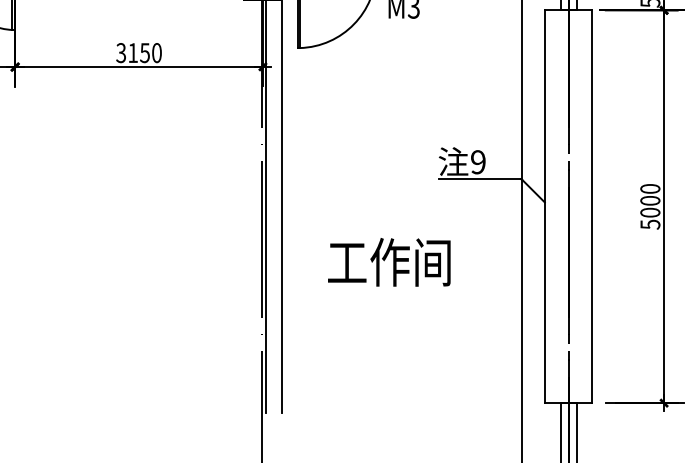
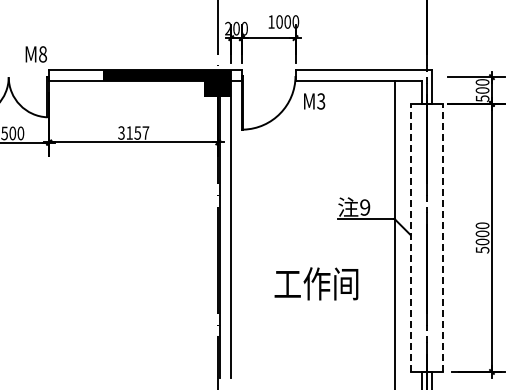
text: (156, 52) -> (145, 132), 3150 -> 3157
line: (544, 206) -> (410, 237), solid -> dashed
line: (591, 206) -> (442, 237), solid -> dashed
text: (389, 261) -> (316, 283), moved

